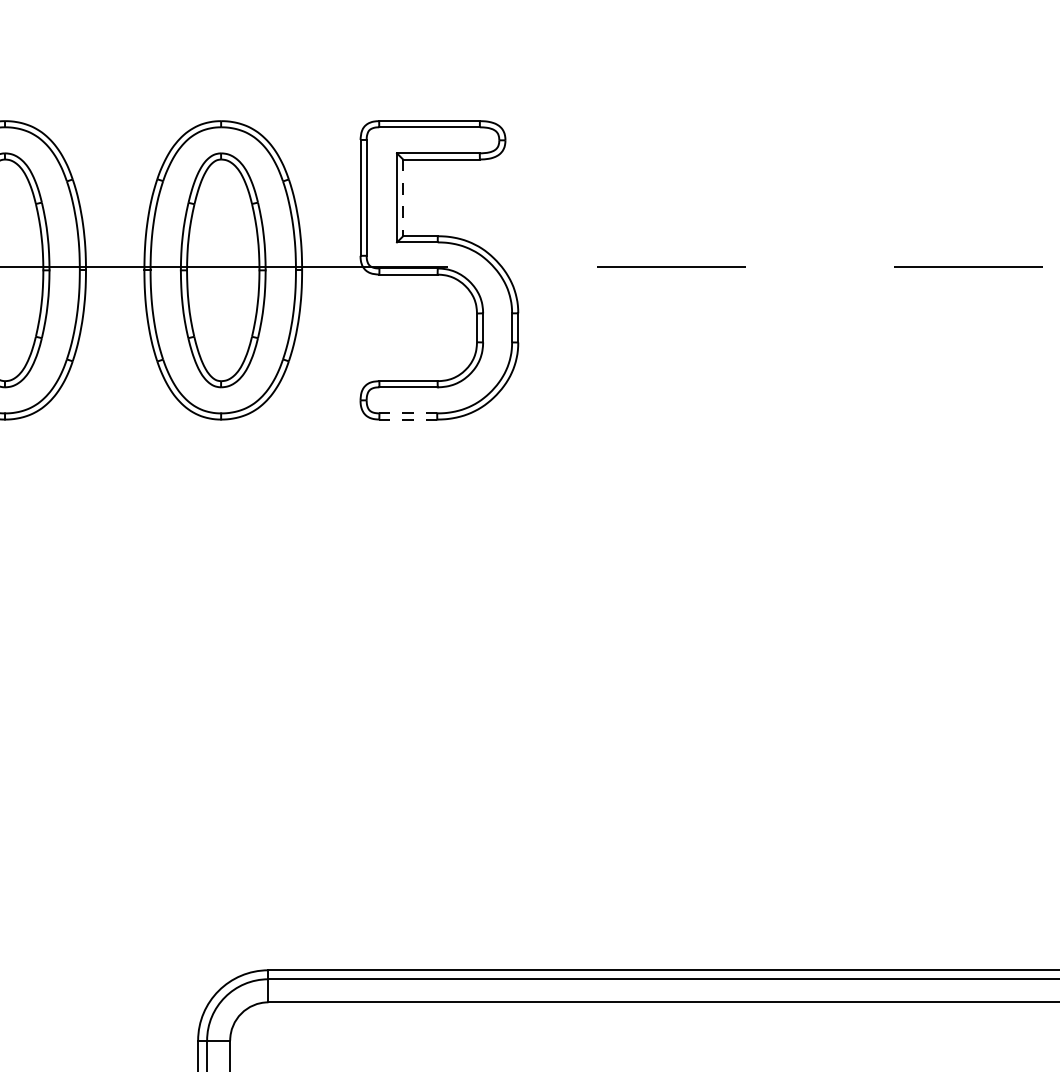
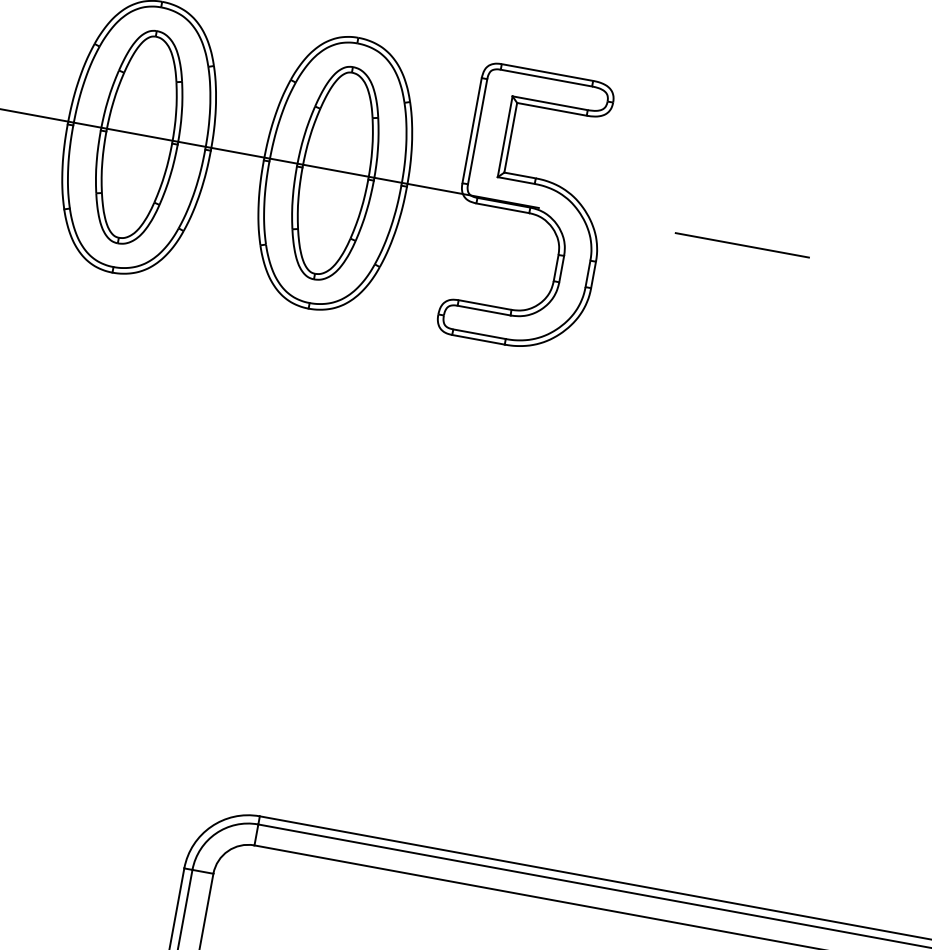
line: (403, 198) -> (510, 138), dashed -> solid
line: (408, 413) -> (479, 334), dashed -> solid
line: (408, 419) -> (478, 339), dashed -> solid

